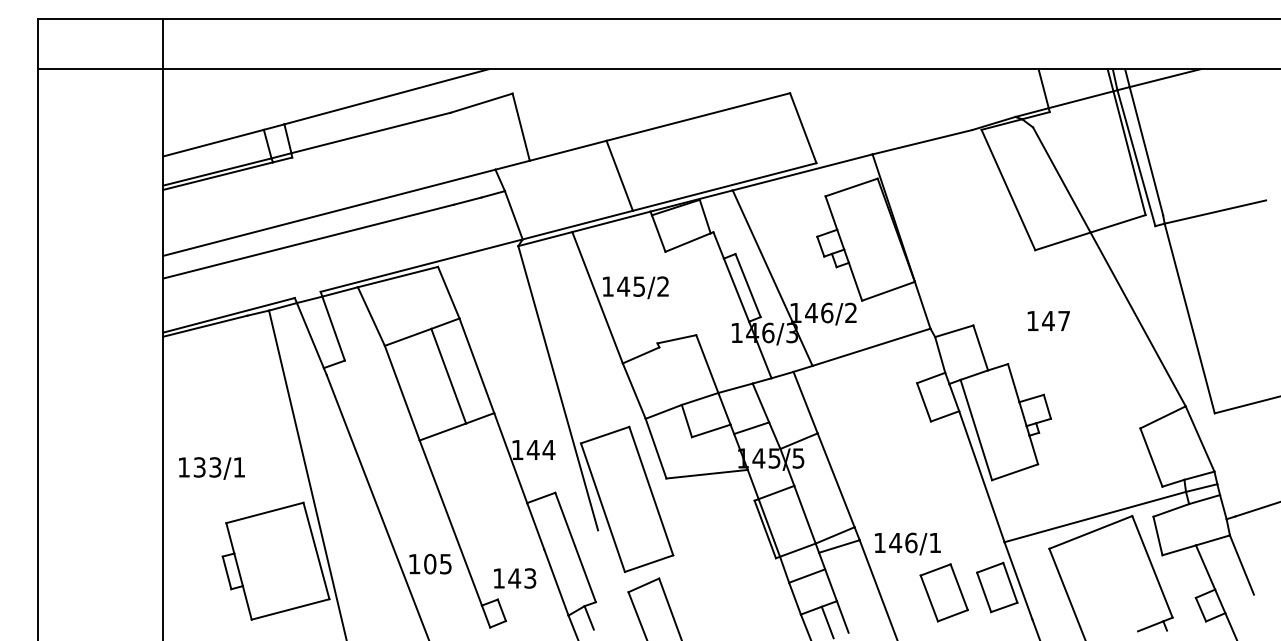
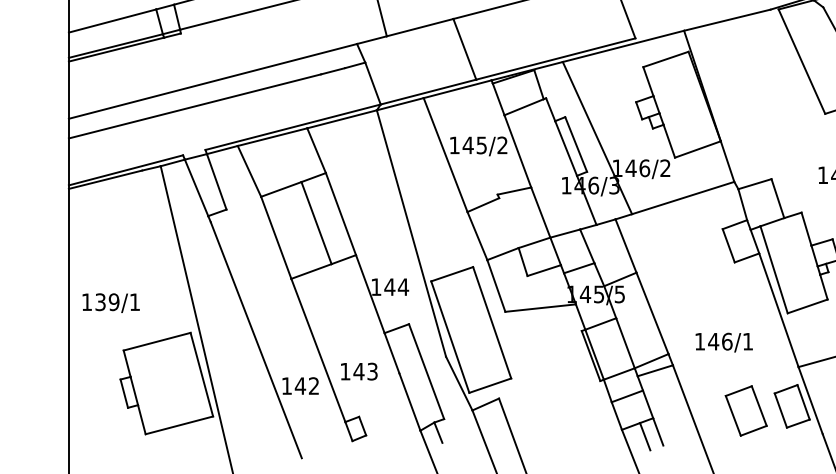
line: (478, 256) -> (342, 119), added
line: (680, 293) -> (517, 151), added
text: (215, 467) -> (114, 302), 133/1 -> 139/1
text: (907, 543) -> (723, 342), moved
line: (613, 561) -> (459, 383), added
text: (437, 563) -> (306, 385), 105 -> 142
text: (515, 578) -> (359, 371), moved

